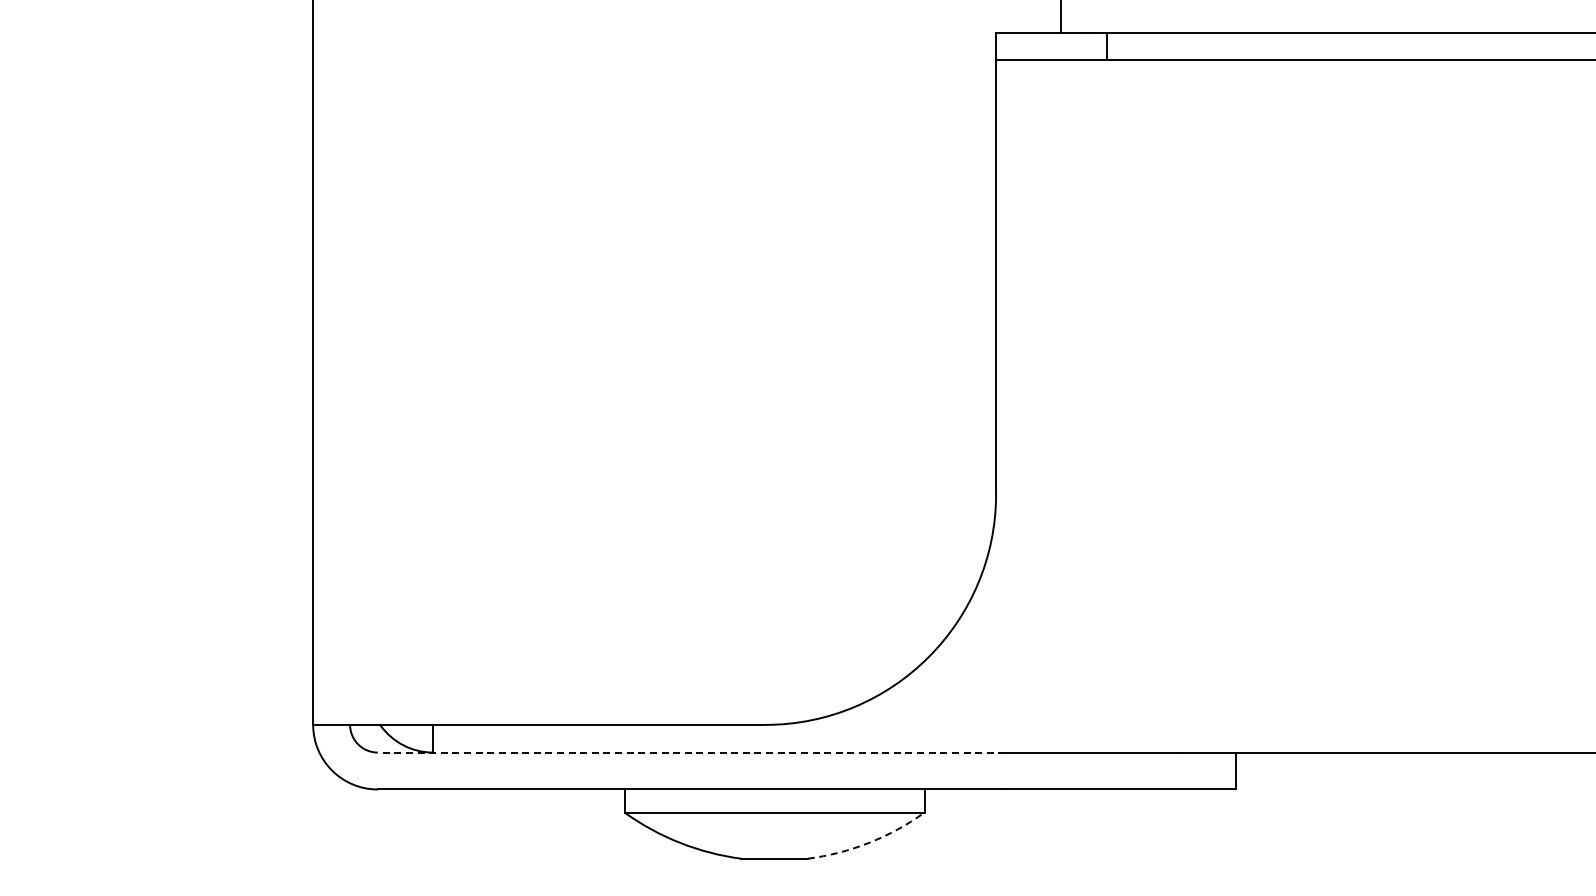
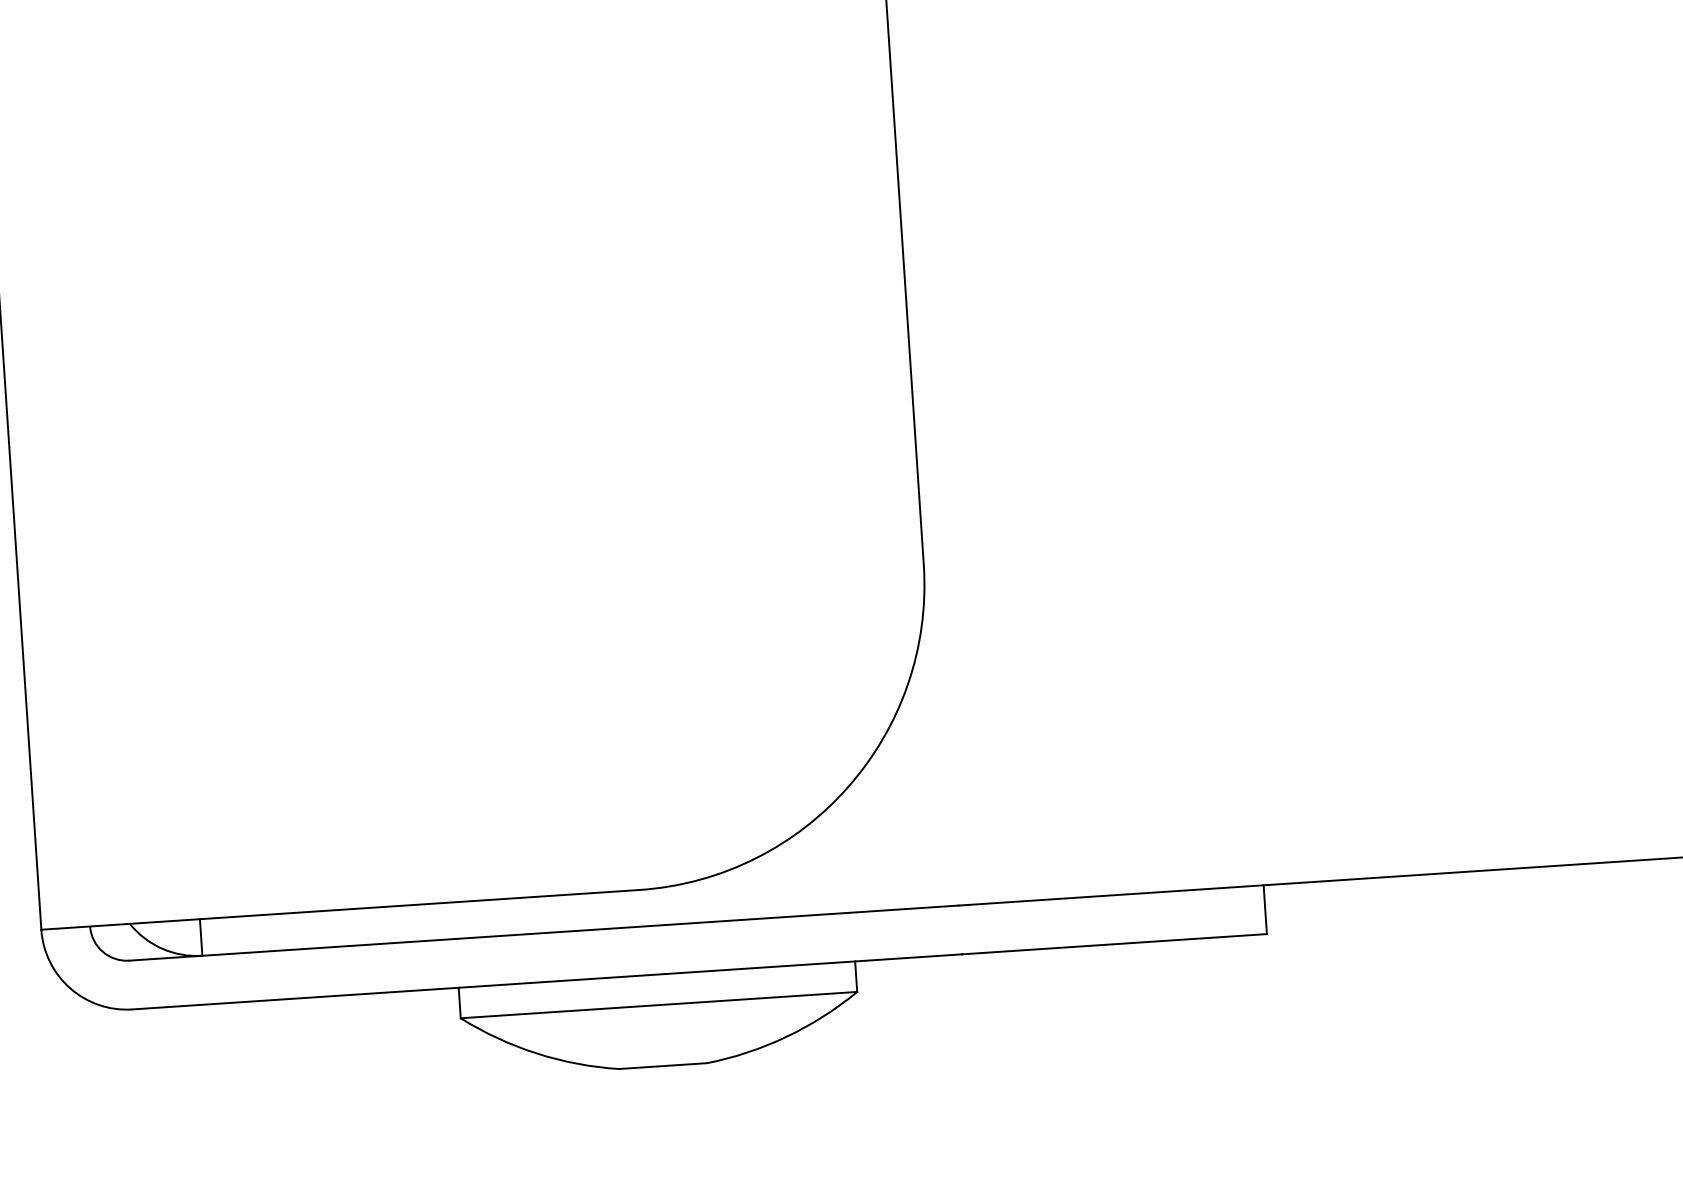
line: (691, 752) -> (543, 933), dashed -> solid
arc: (869, 842) -> (787, 1036), dashed -> solid

